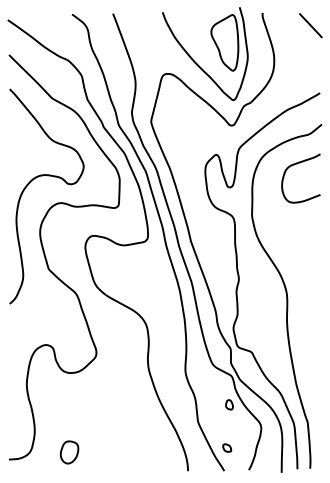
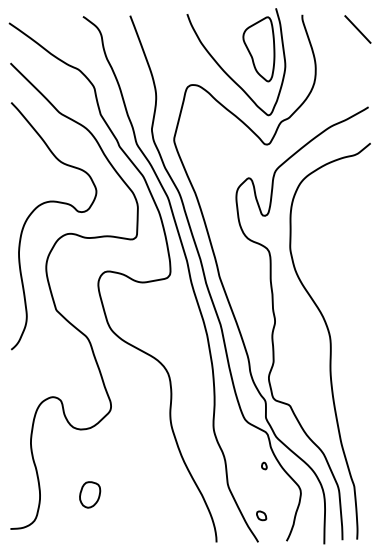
curve: (296, 164) -> (341, 189), removed
part: (229, 404) -> (264, 465), size x0.6
part: (69, 452) -> (90, 494), moved

